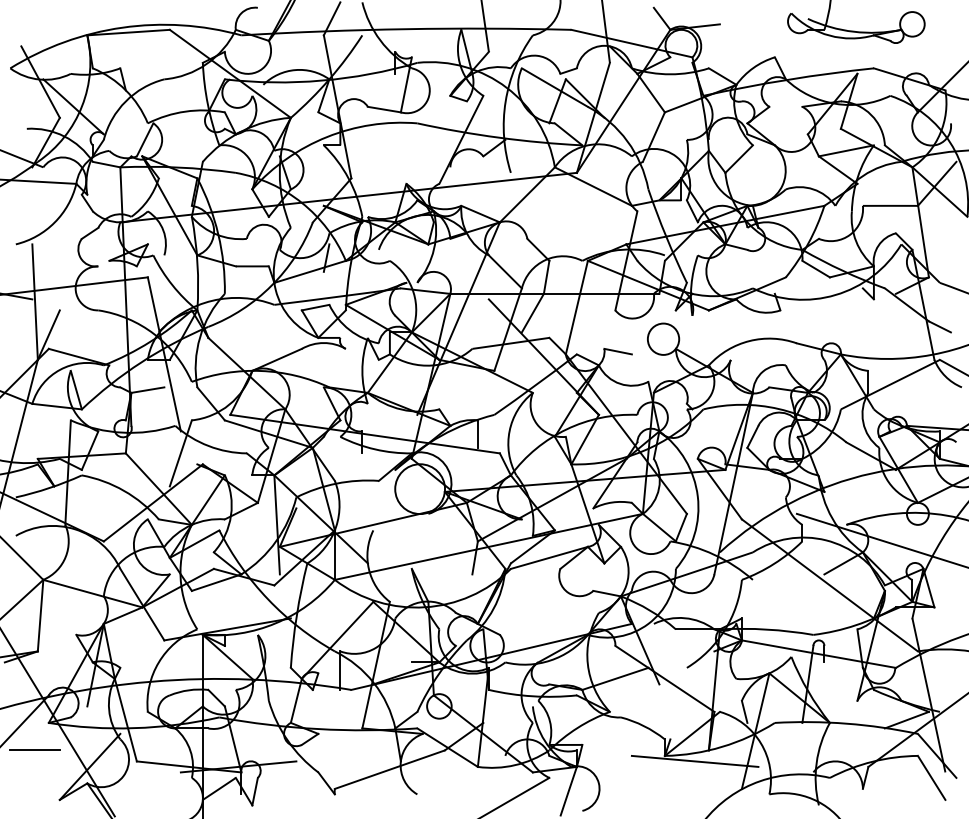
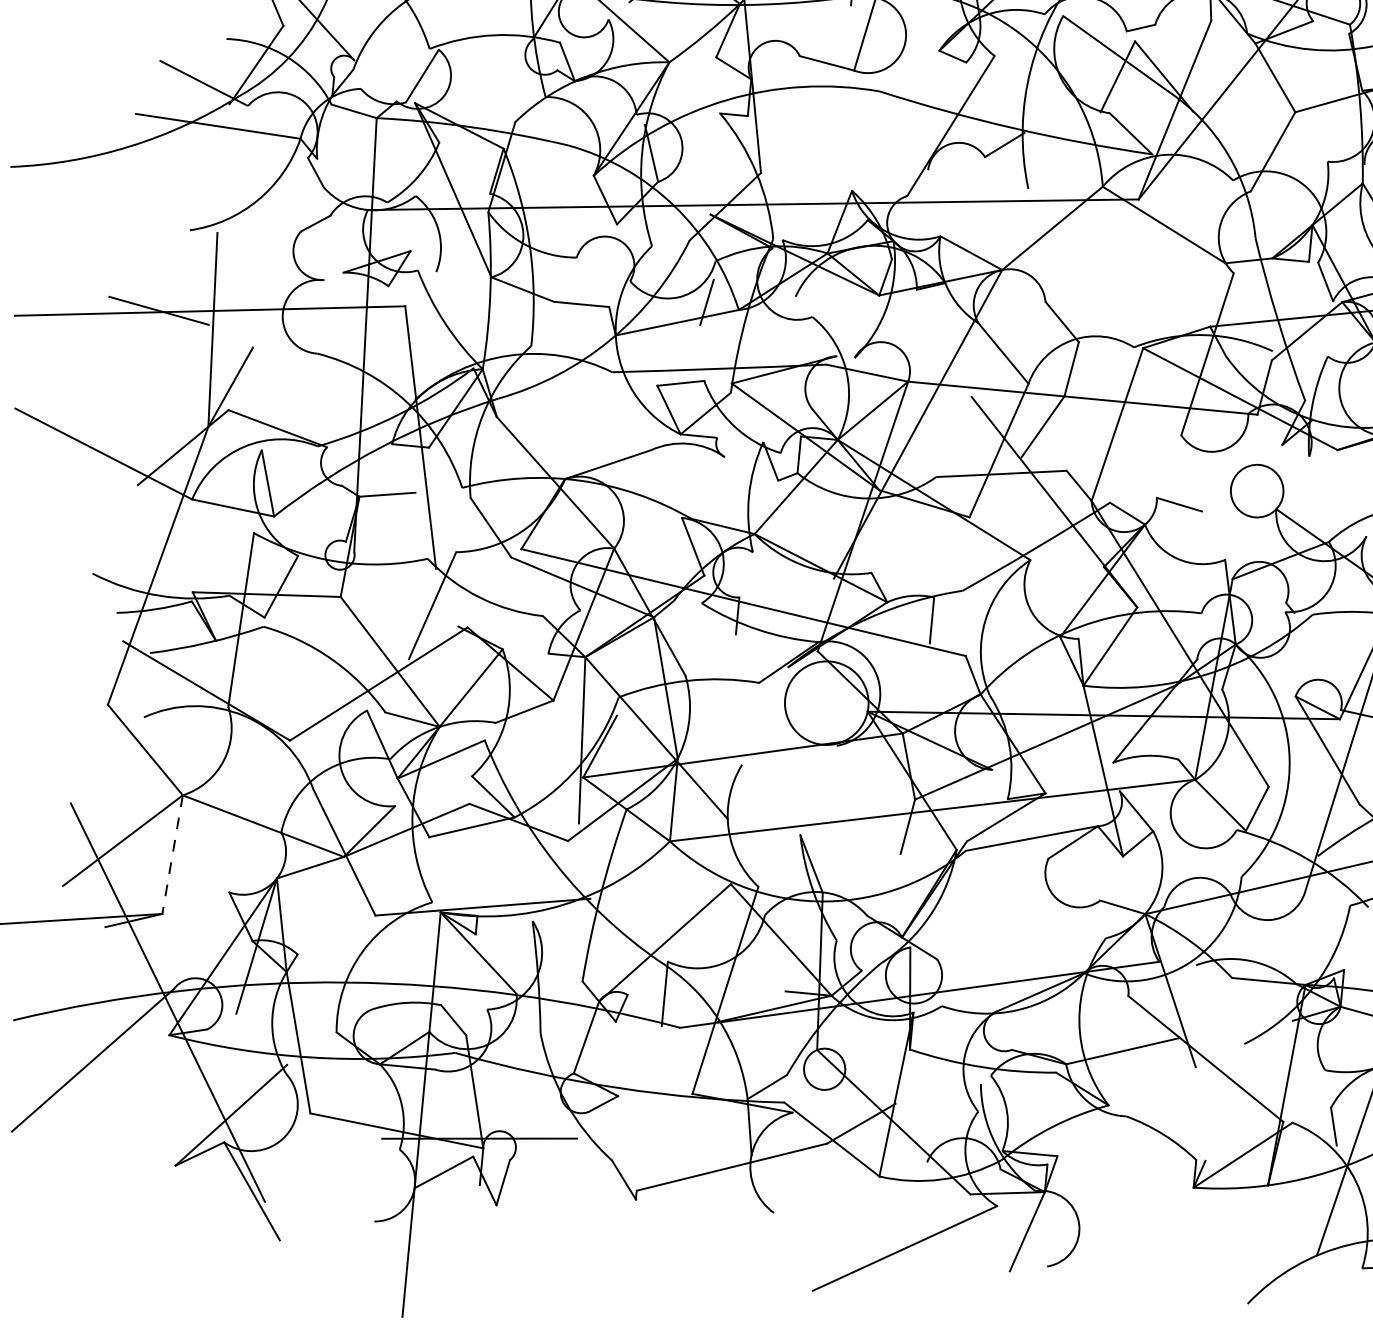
line: (40, 615) -> (172, 854), solid -> dashed
line: (34, 750) -> (141, 1079), removed
line: (694, 760) -> (1242, 1199), removed

